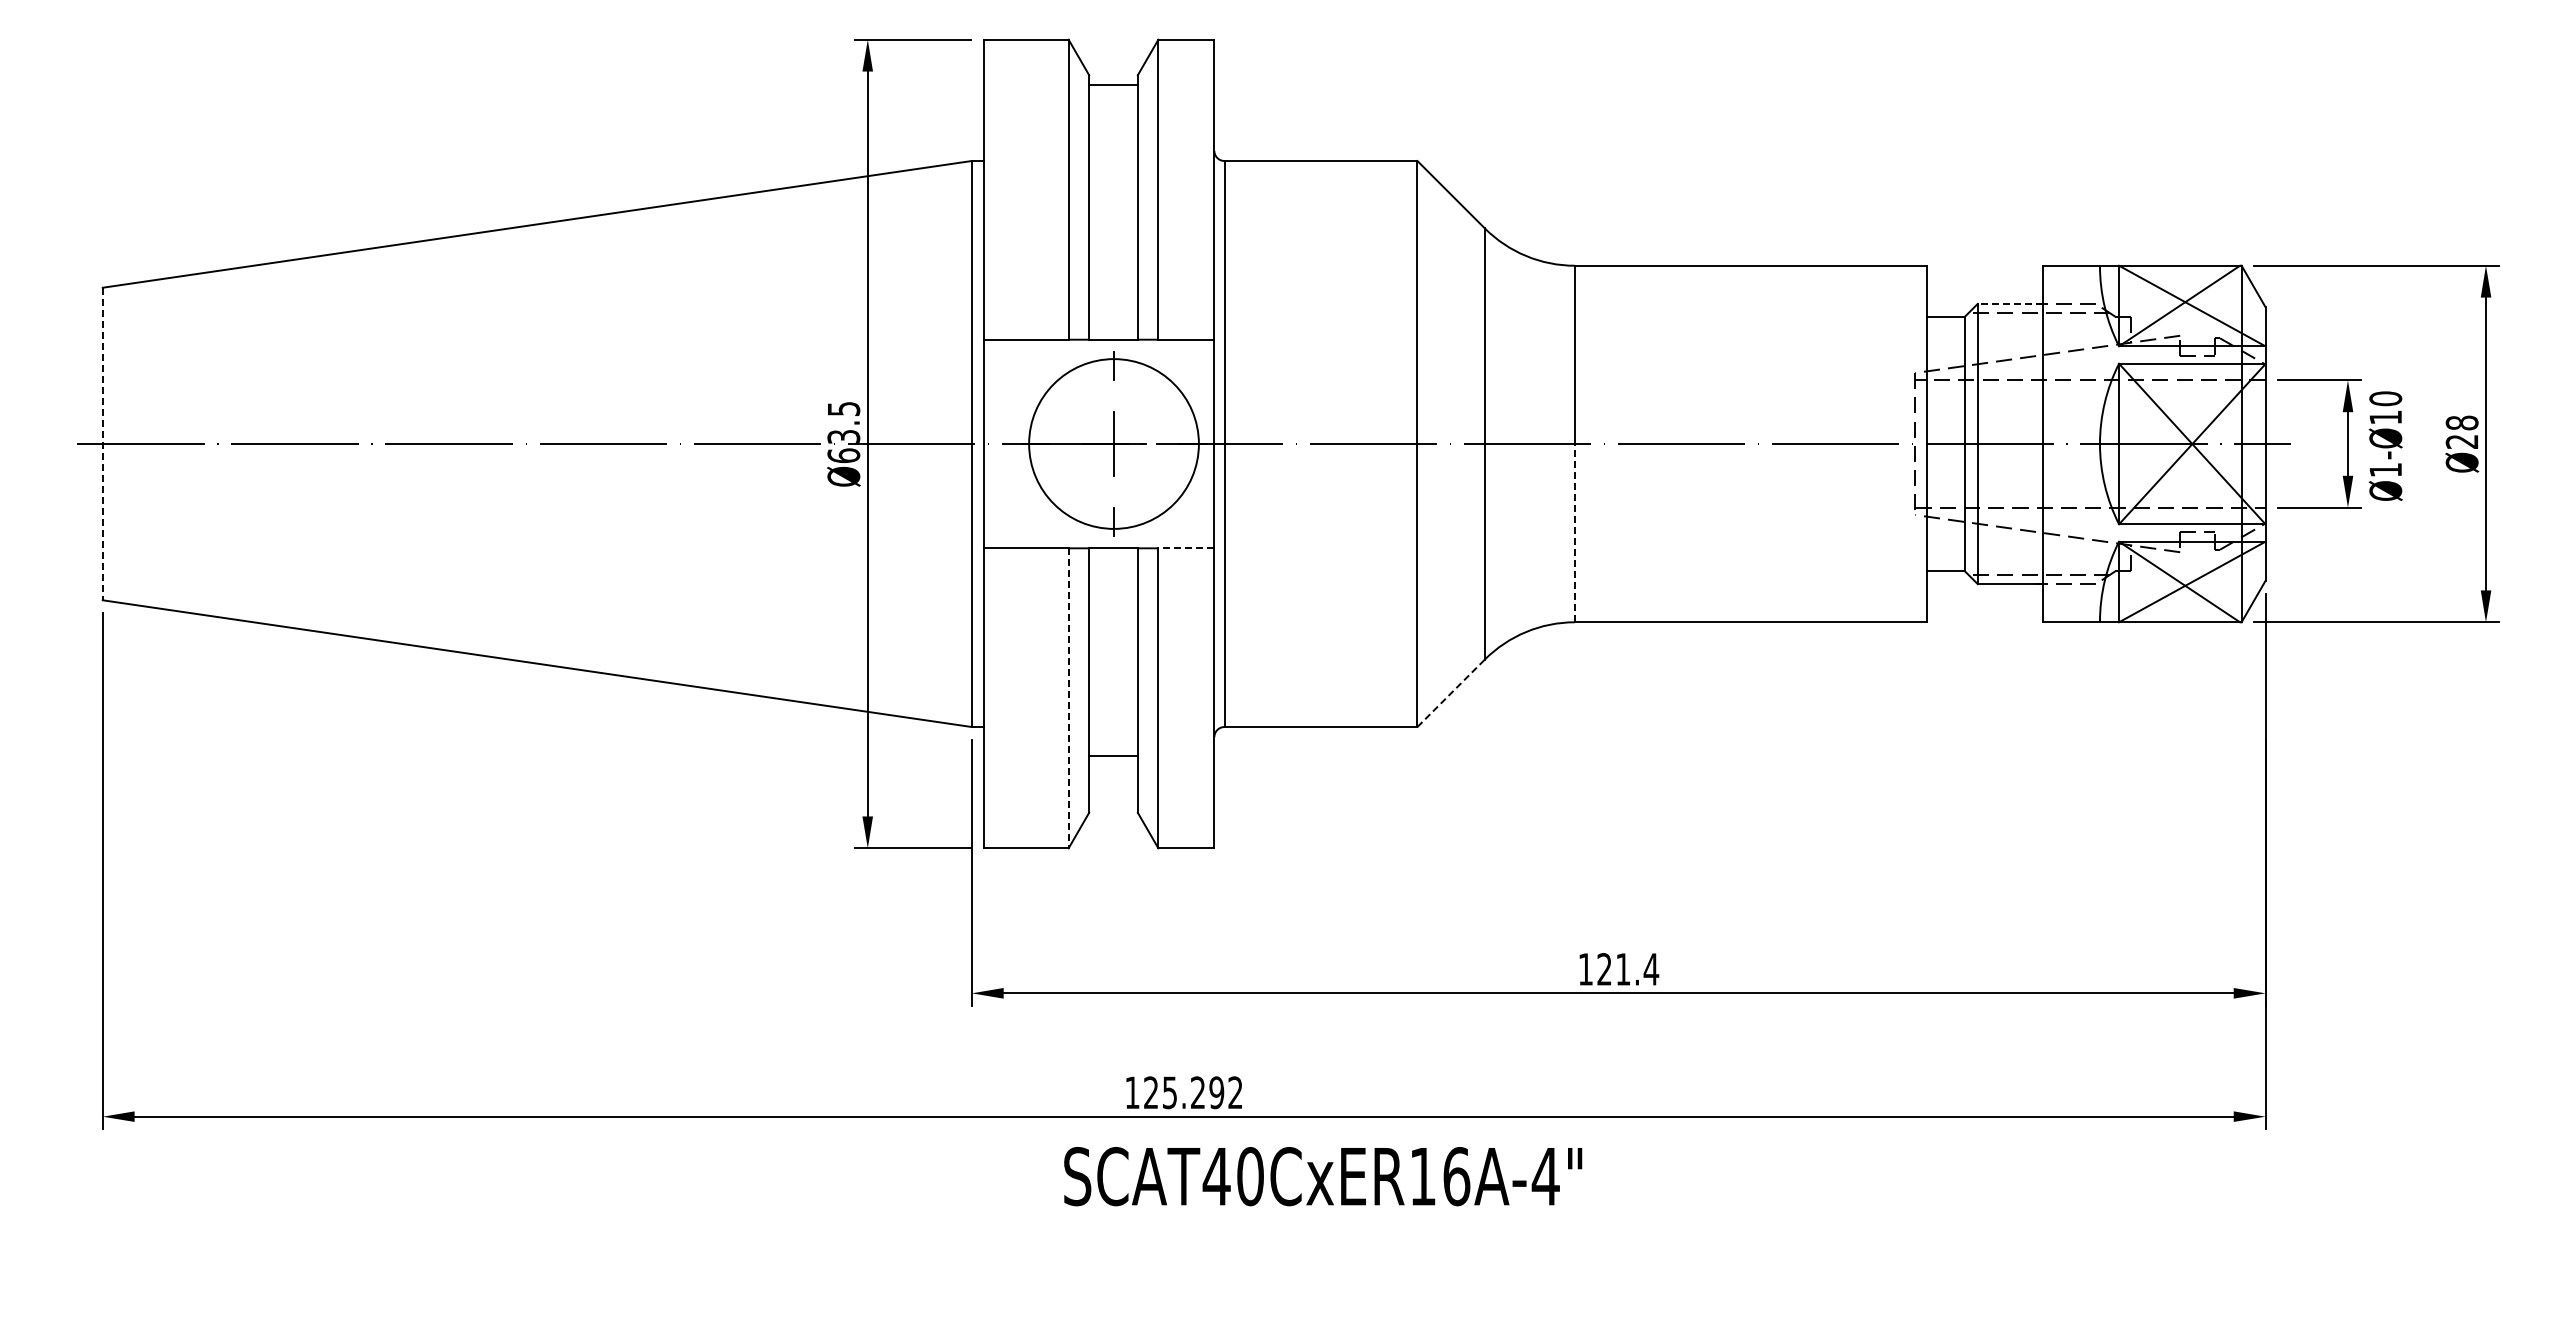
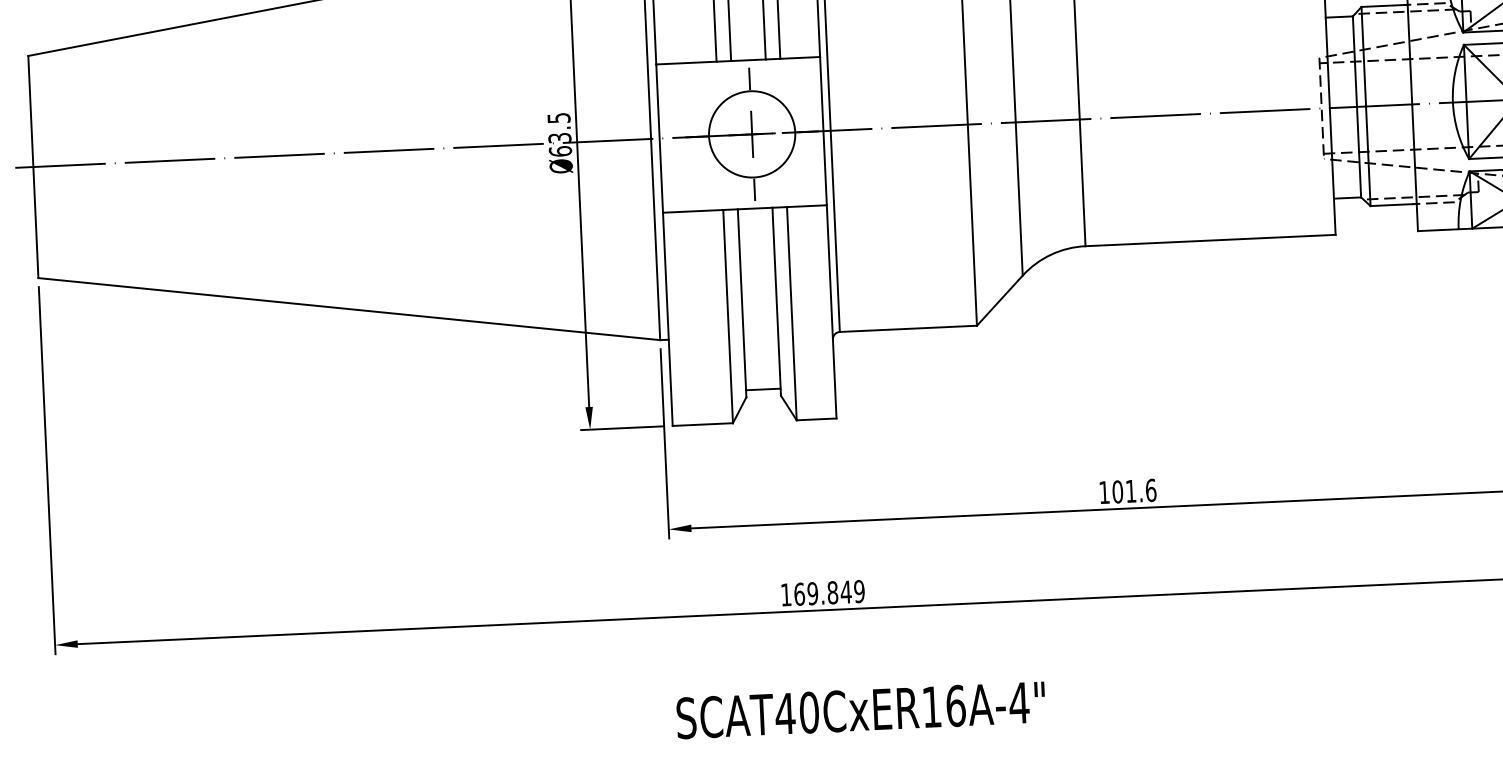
line: (2009, 303) -> (1384, 5), dashed -> solid
circle: (1113, 443) -> (751, 134), size x0.71
line: (102, 444) -> (33, 167), dashed -> solid
line: (1574, 532) -> (1082, 182), dashed -> solid
line: (1185, 548) -> (806, 206), dashed -> solid
line: (1451, 693) -> (1000, 300), dashed -> solid
line: (1068, 698) -> (728, 316), dashed -> solid
line: (1113, 755) -> (763, 389), moved
text: (1628, 969) -> (1134, 491), 121.4 -> 101.6
text: (1193, 1092) -> (829, 592), 125.292 -> 169.849
text: (1323, 1176) -> (861, 710), moved

